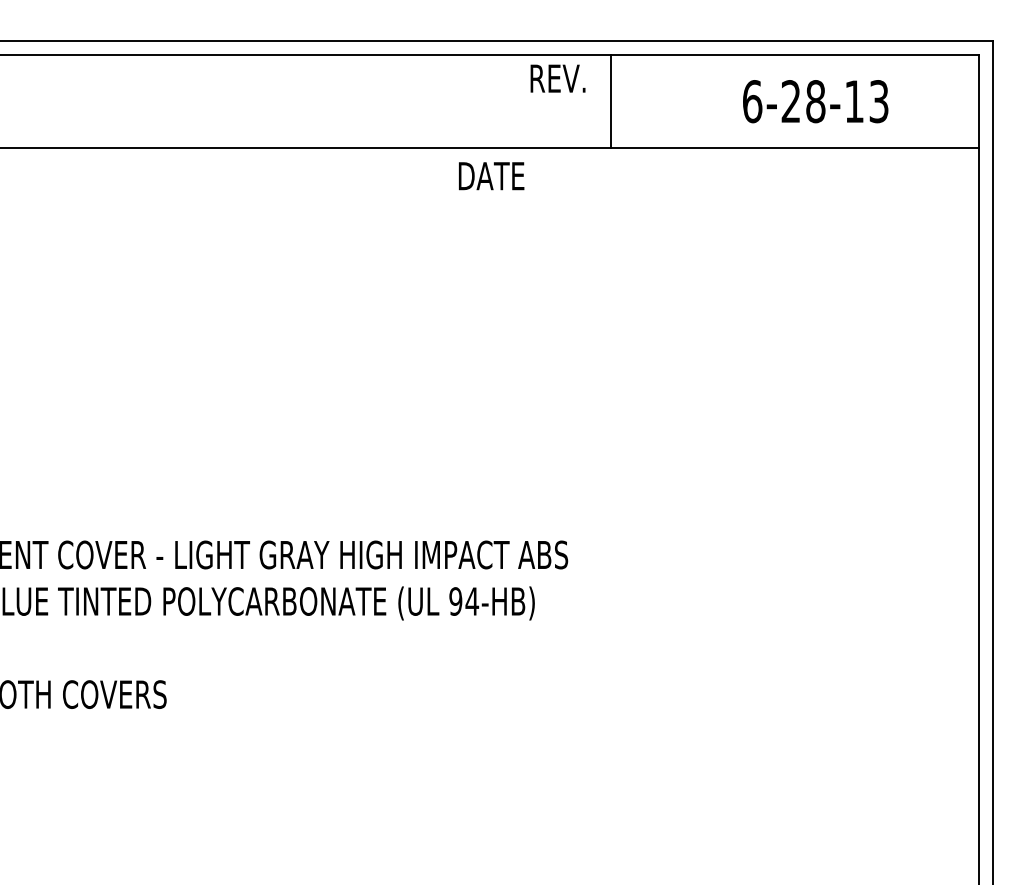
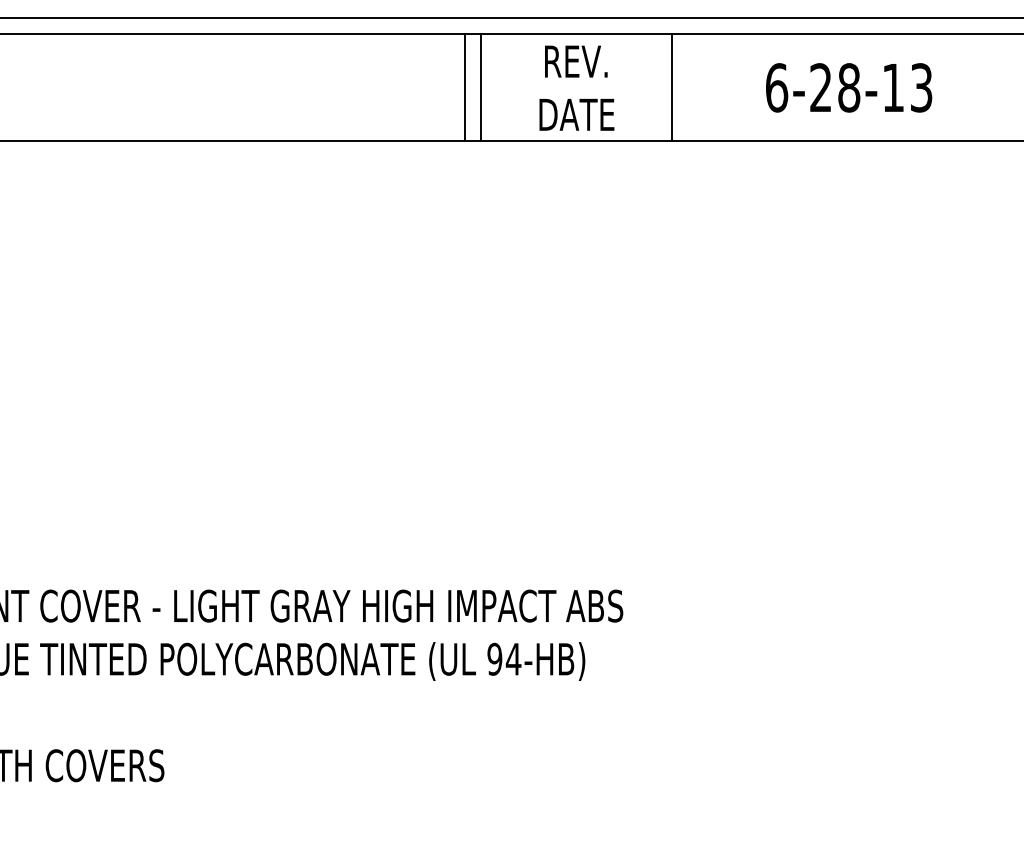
text: (557, 78) -> (575, 61), moved
line: (429, 101) -> (464, 87), added
line: (443, 101) -> (480, 87), added
text: (815, 101) -> (848, 87), moved
text: (491, 176) -> (576, 115), moved

